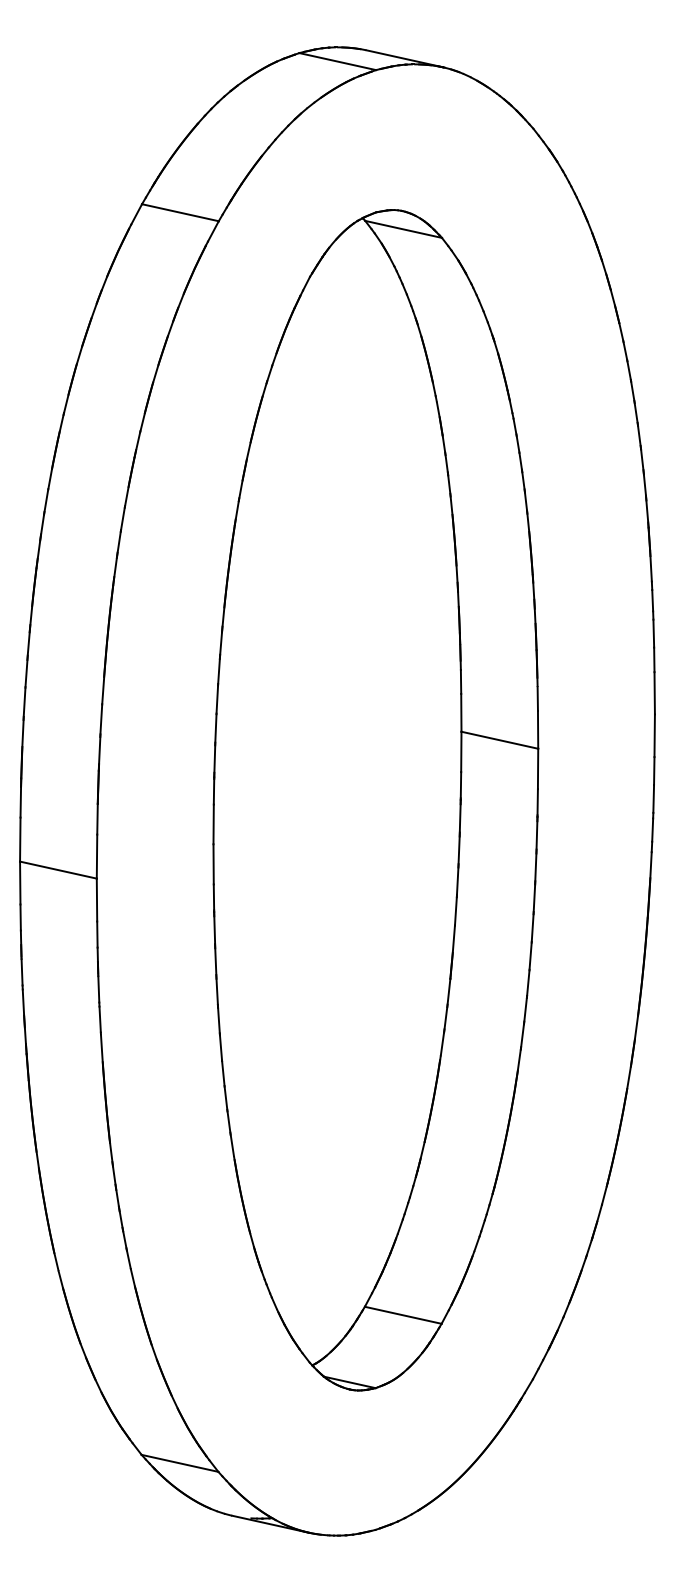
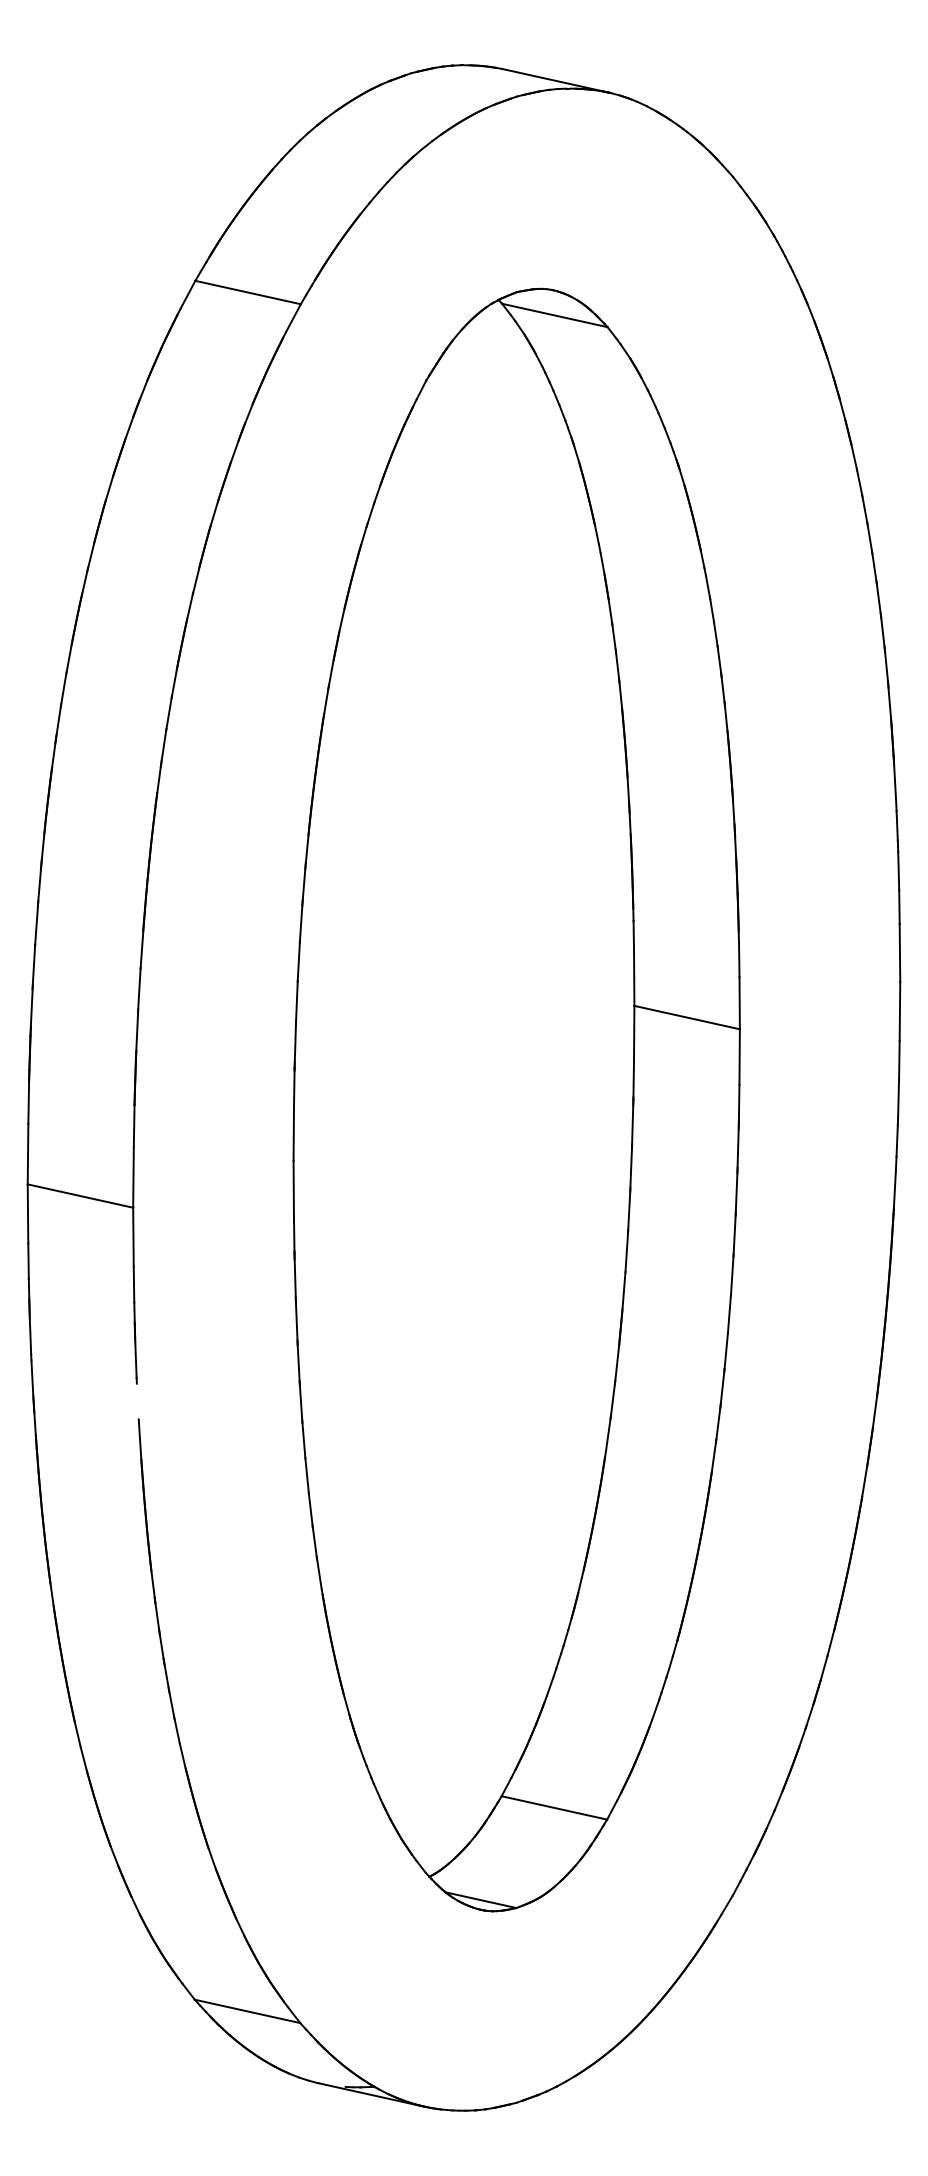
line: (337, 61) -> (464, 84), removed
line: (99, 1019) -> (137, 1401), removed

